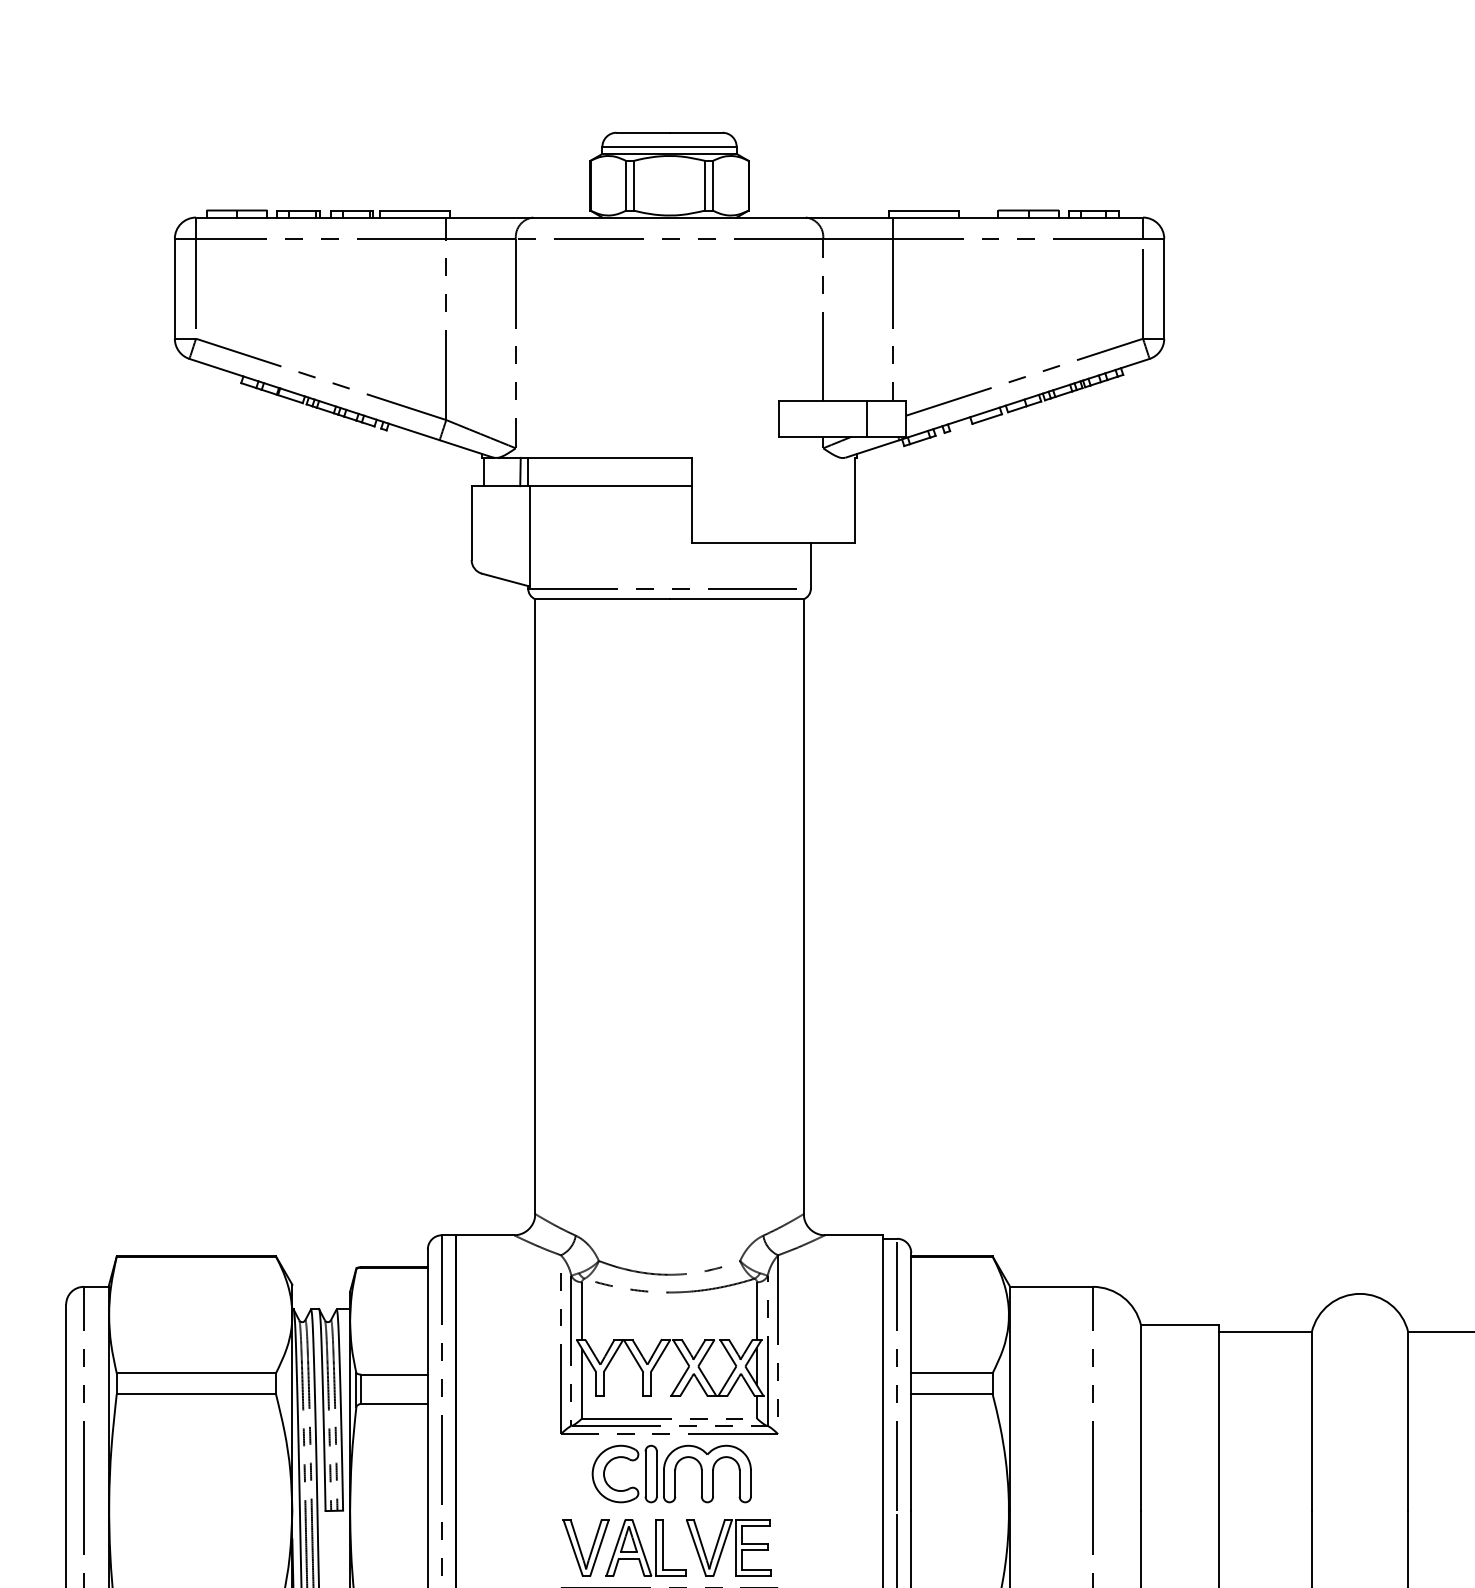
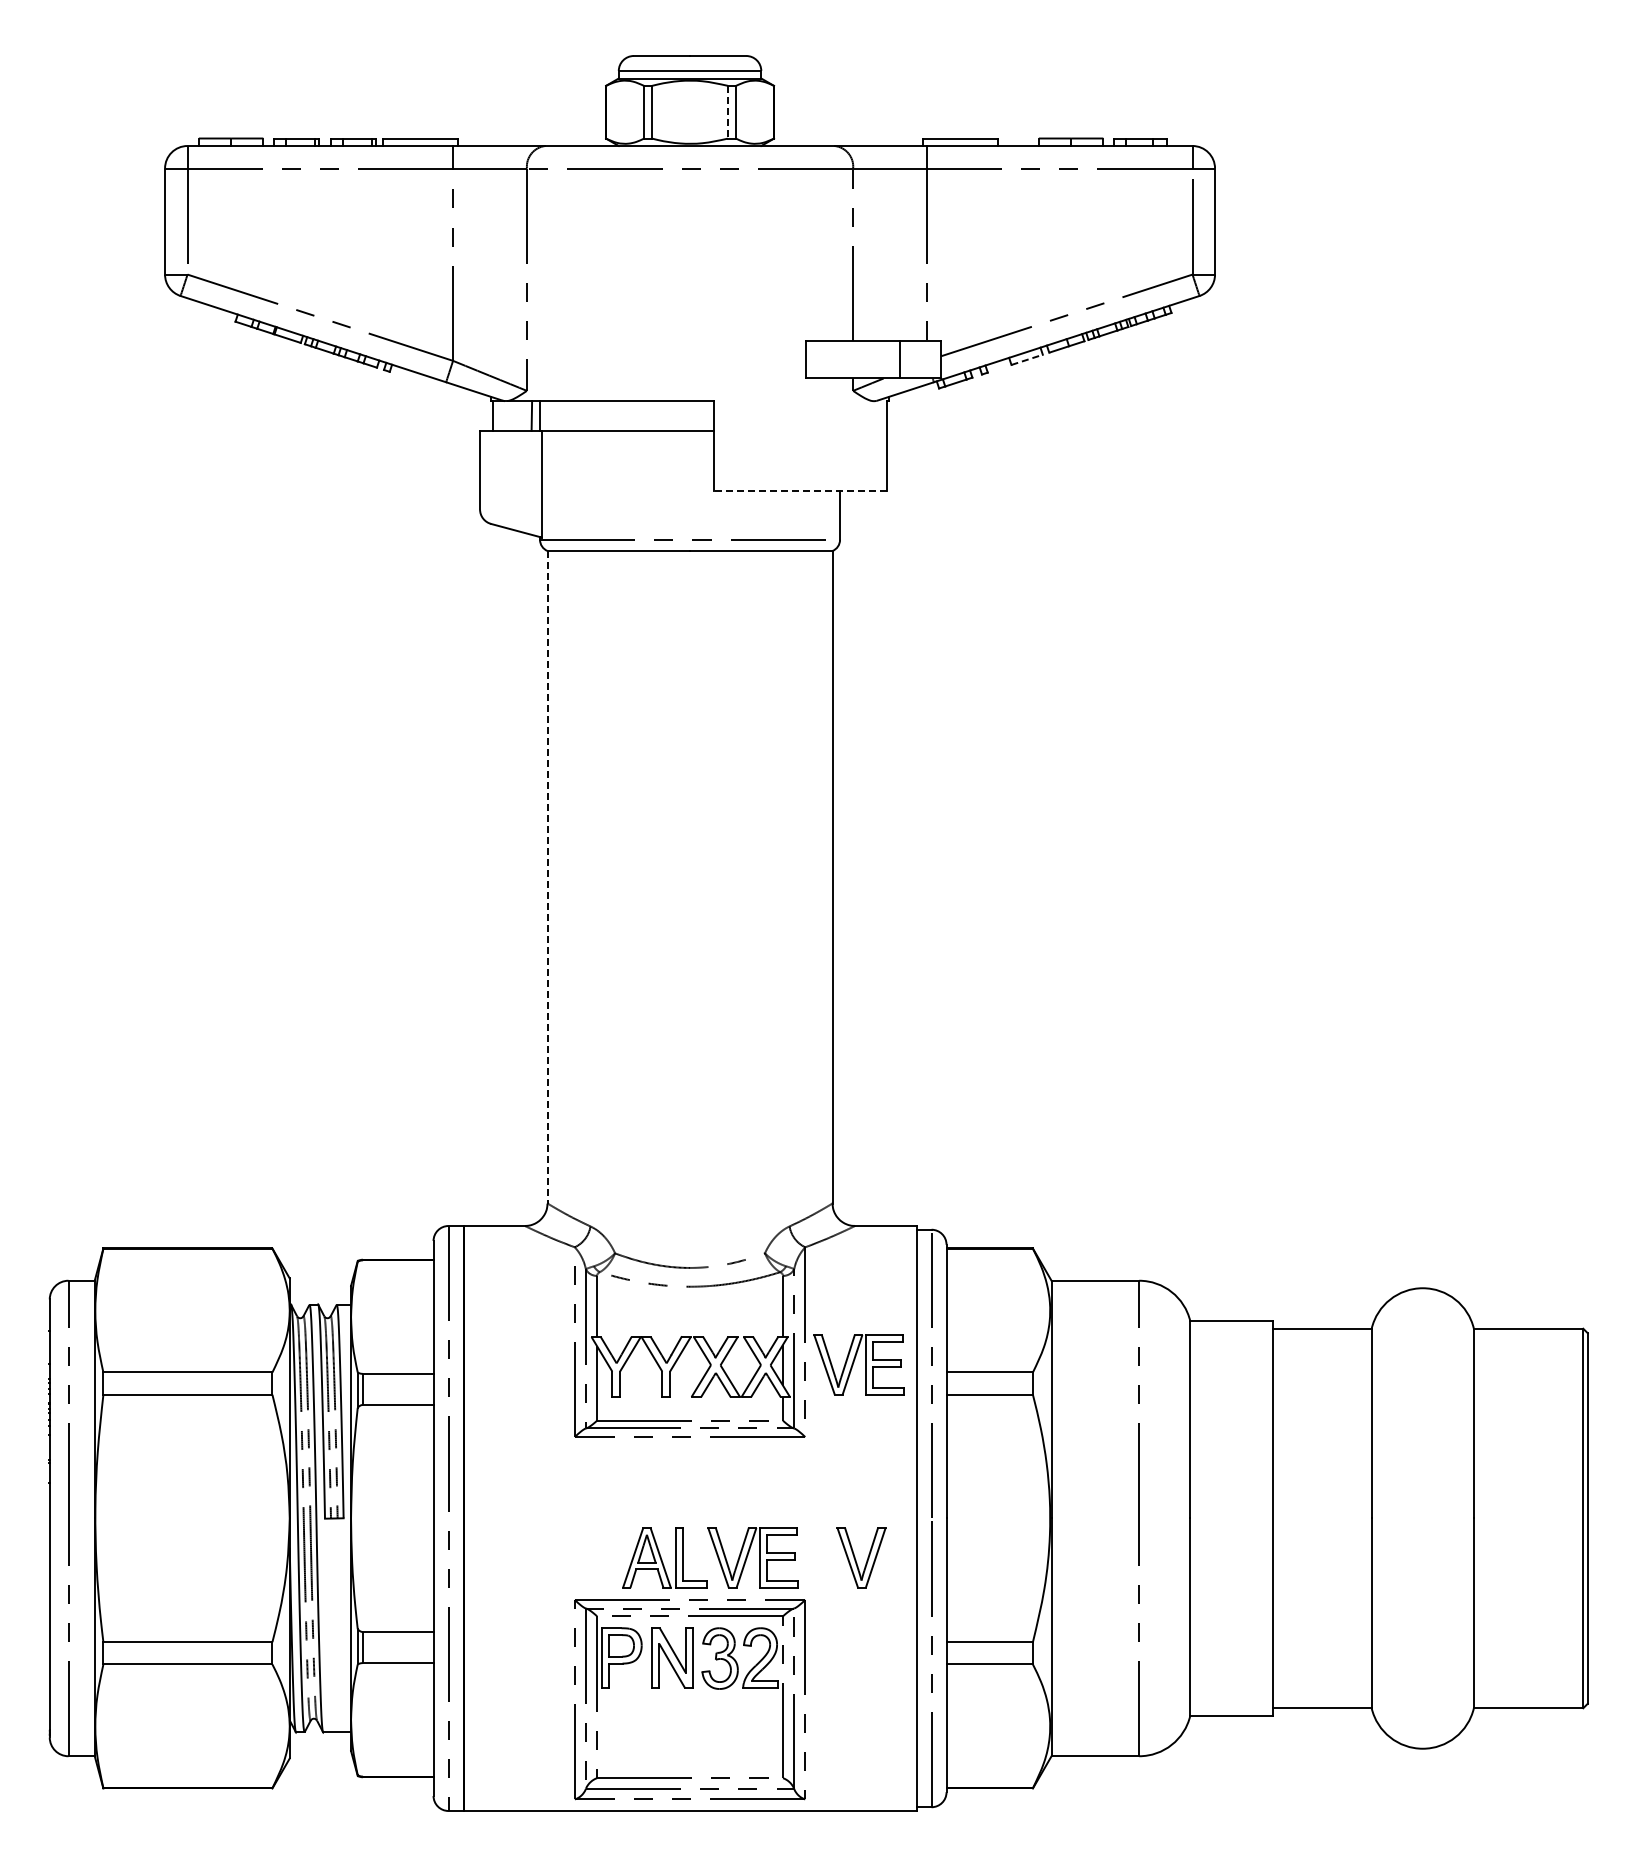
line: (704, 186) -> (727, 112), solid -> dashed
line: (987, 418) -> (1027, 359), solid -> dashed
line: (773, 543) -> (800, 491), solid -> dashed
line: (535, 906) -> (547, 877), solid -> dashed
part: (828, 1365) -> (858, 1364), added
part: (671, 1474) -> (692, 1479), removed
part: (586, 1547) -> (861, 1557), moved

